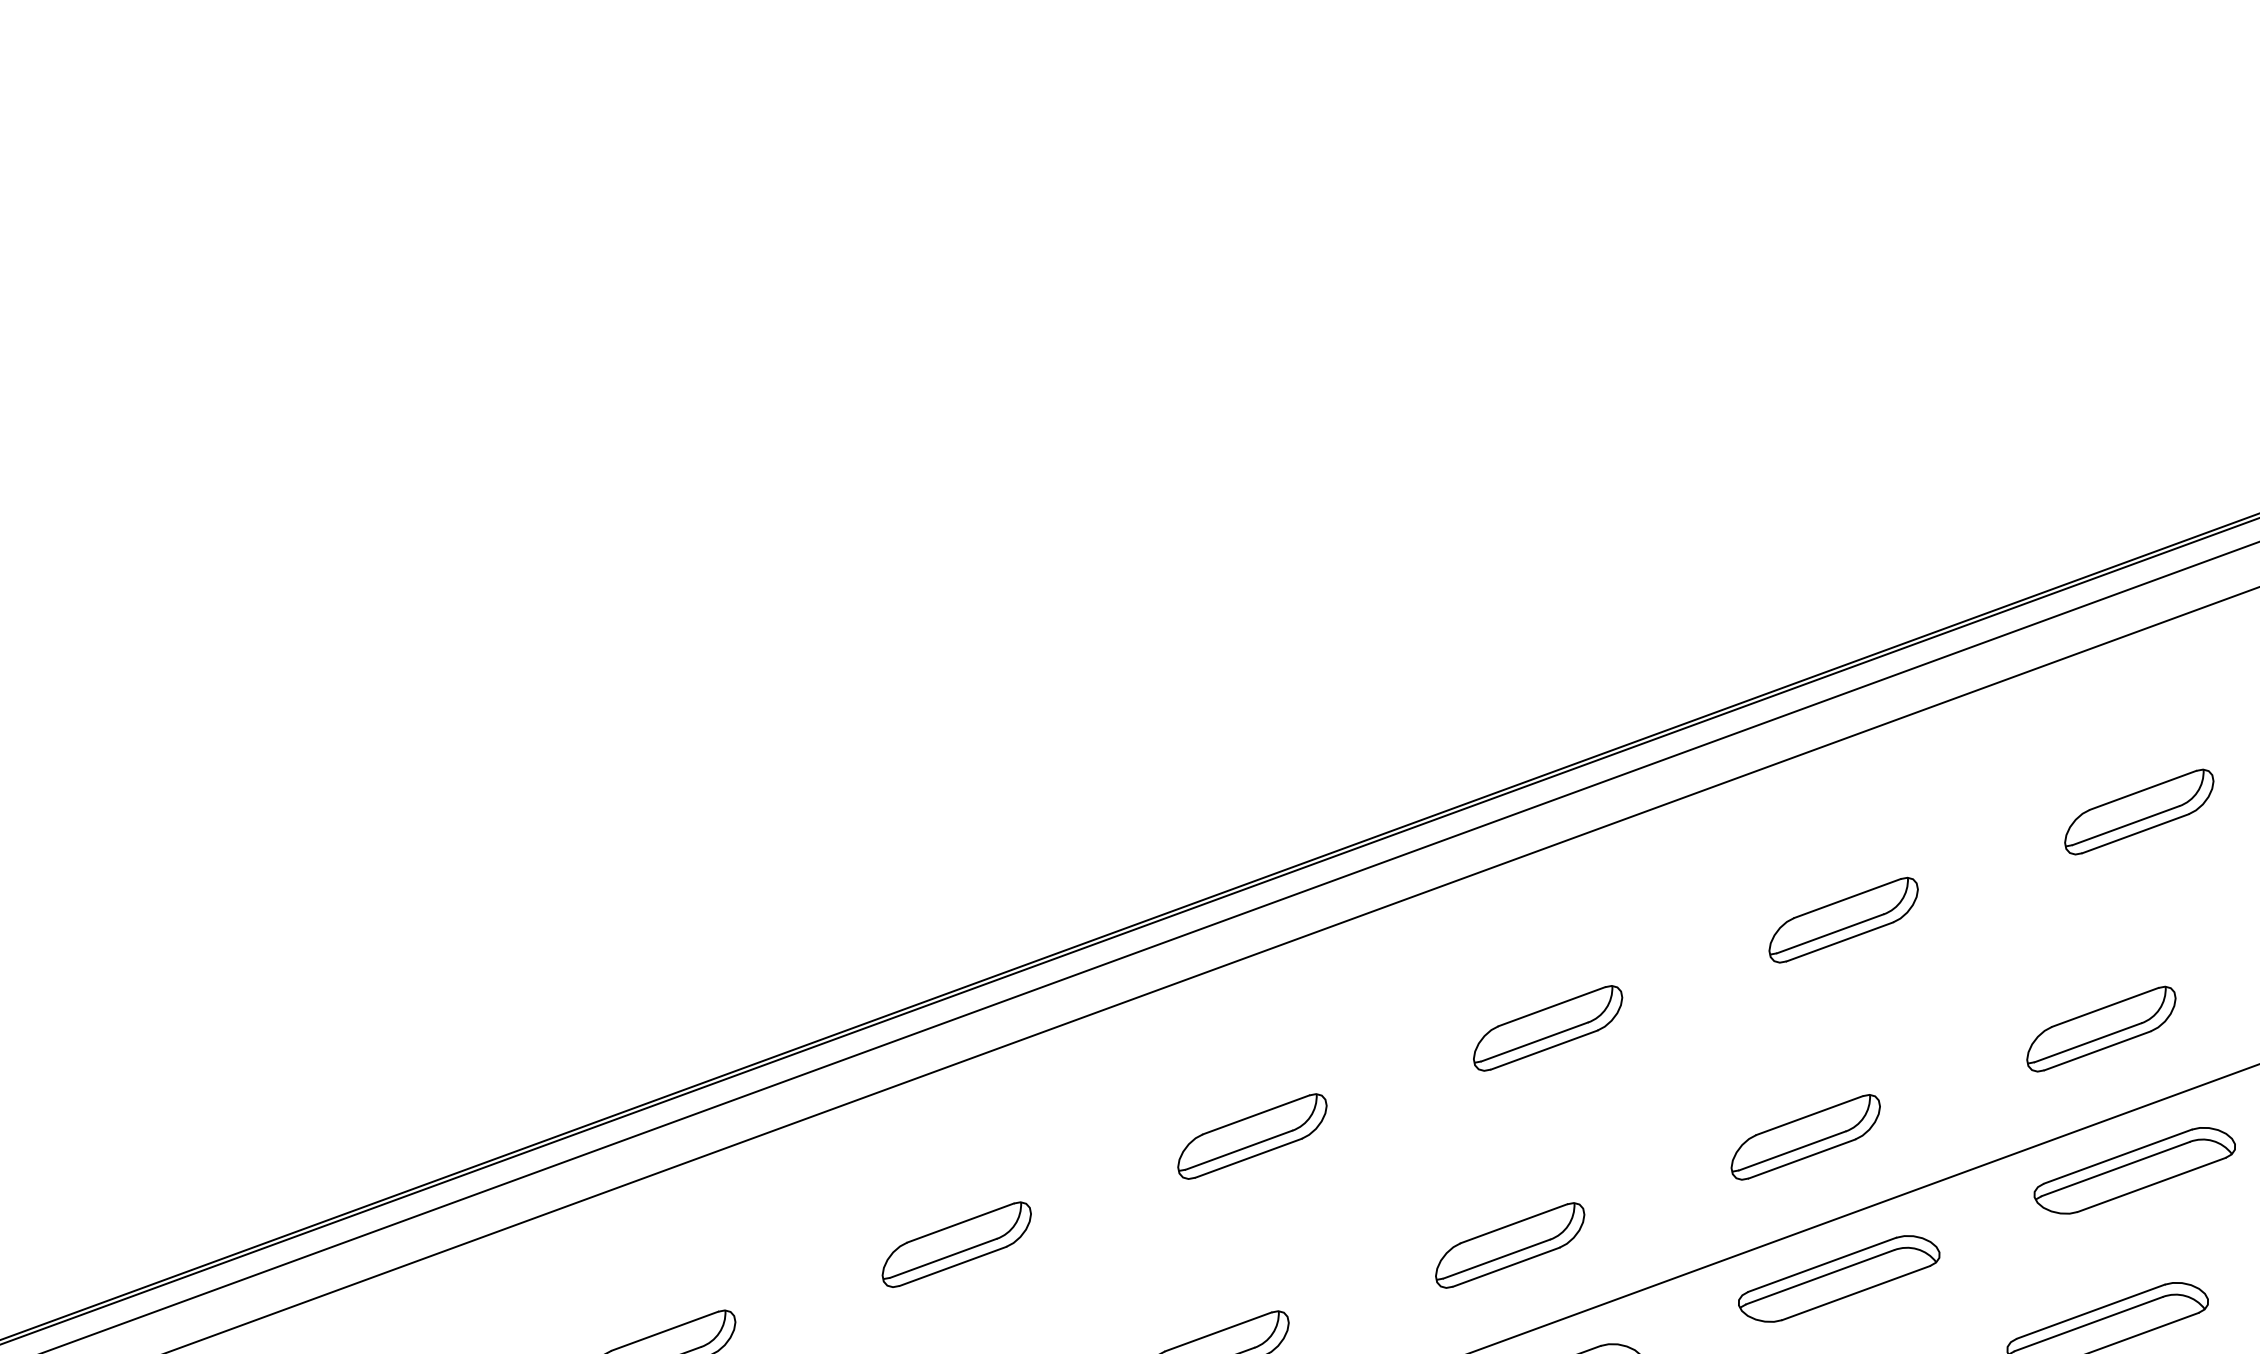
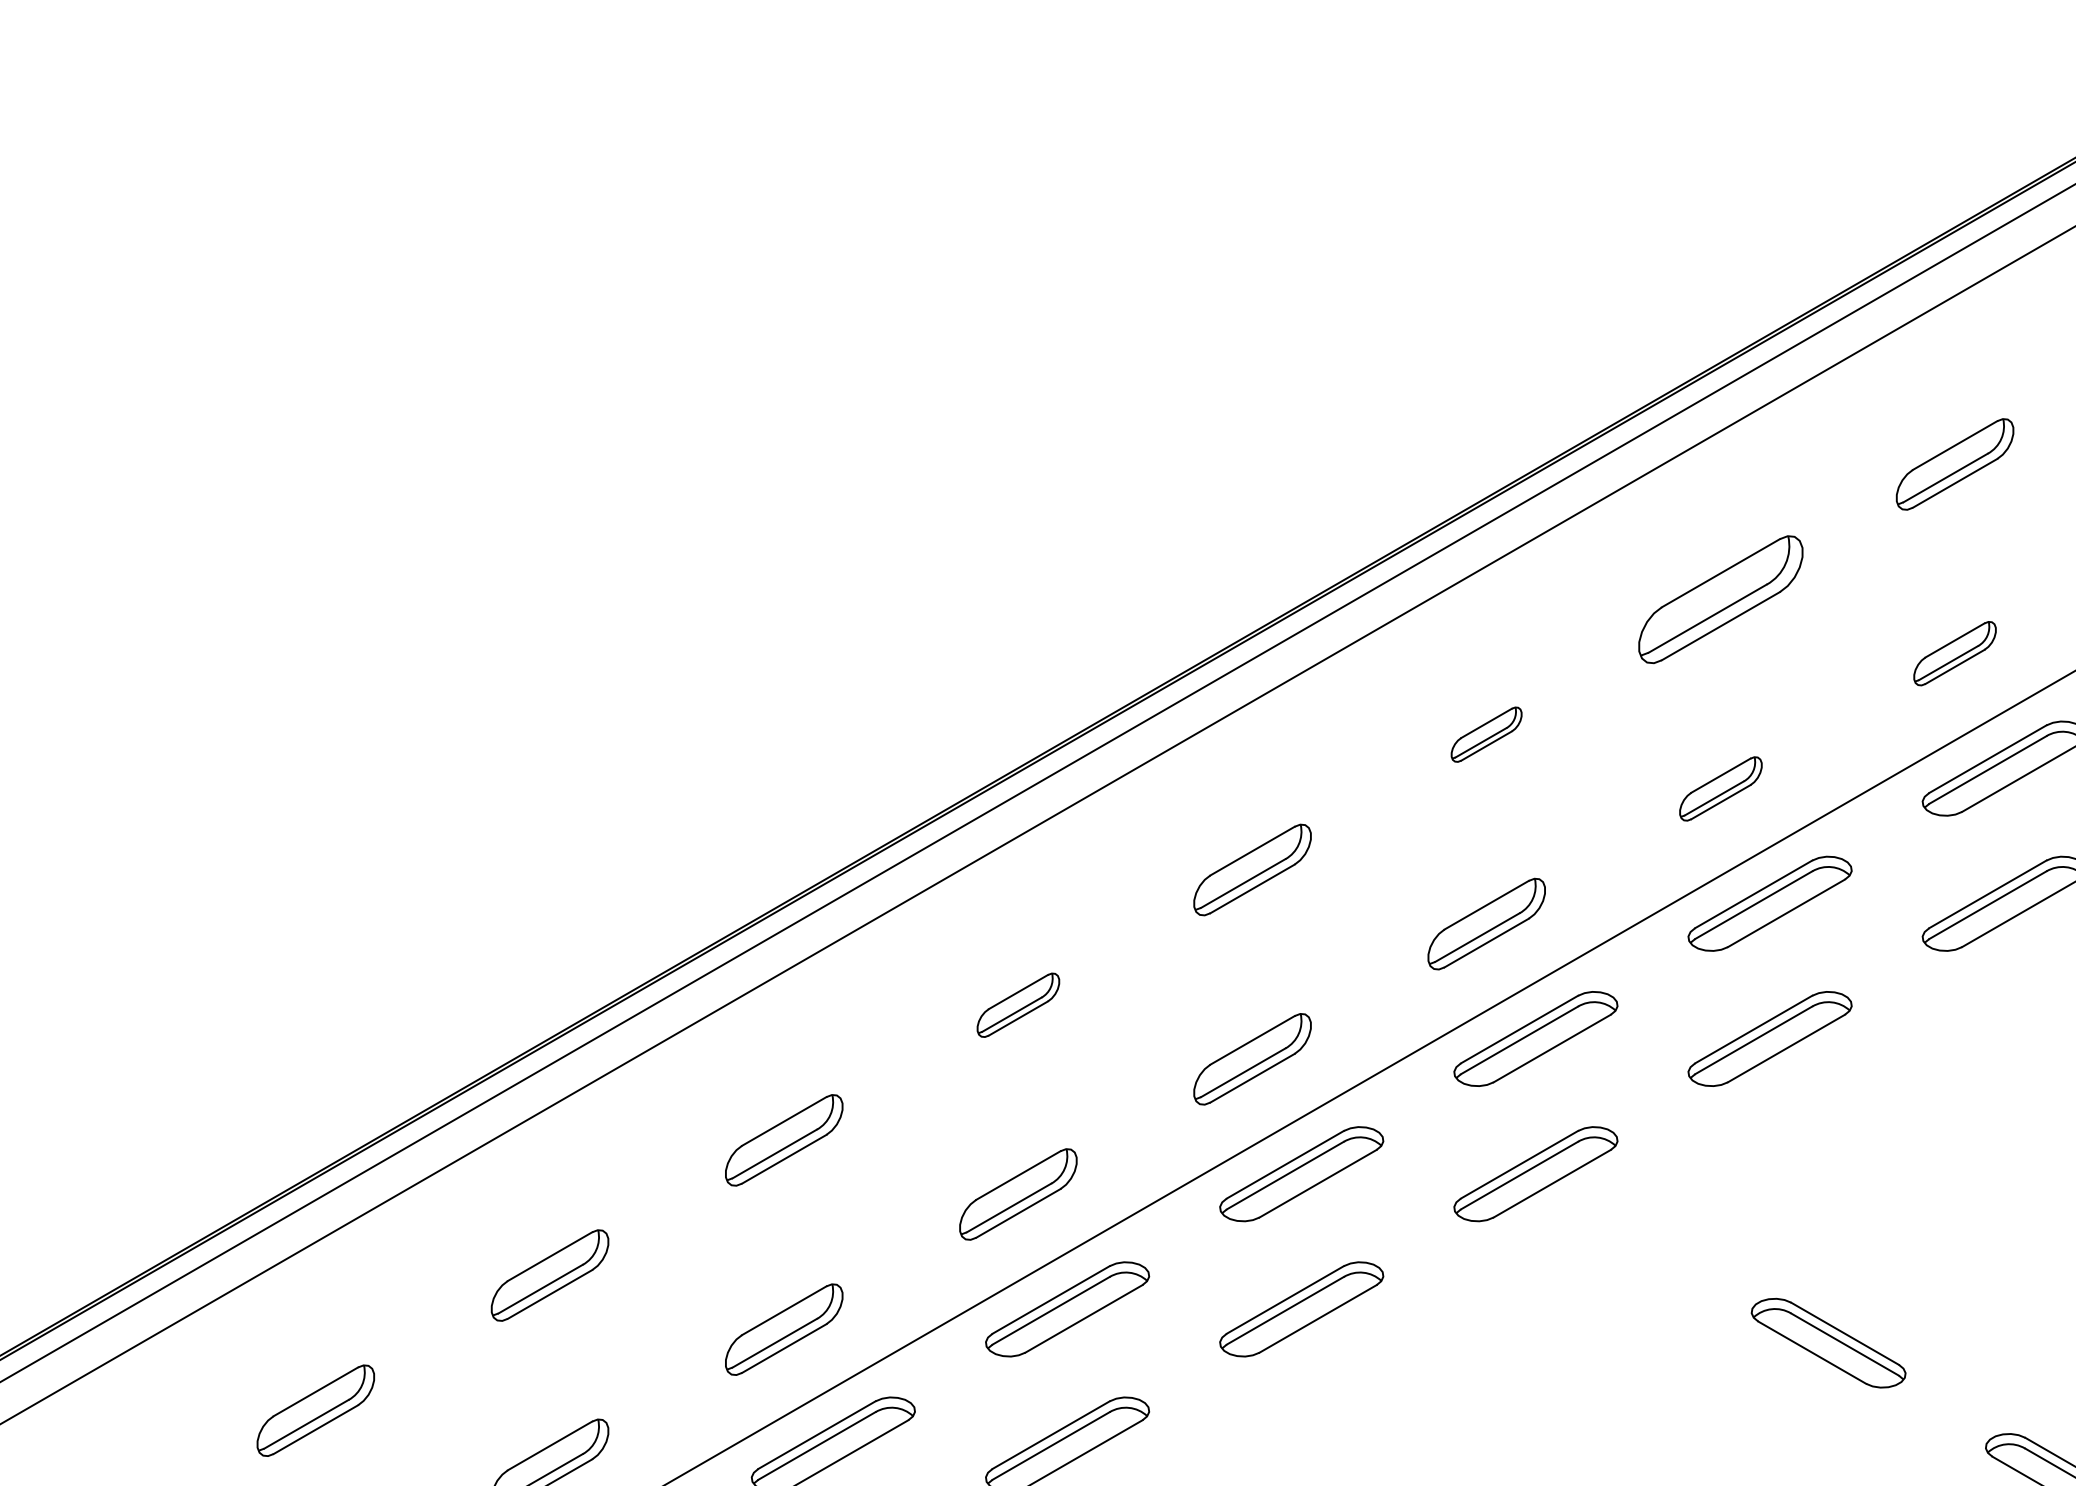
part: (1843, 919) -> (1720, 599), size x1.4
part: (1547, 1027) -> (1486, 734), size x0.6
part: (2100, 1028) -> (1954, 653), size x0.7
part: (1805, 1136) -> (1720, 788), size x0.7
part: (956, 1245) -> (1018, 1005), size x0.7

